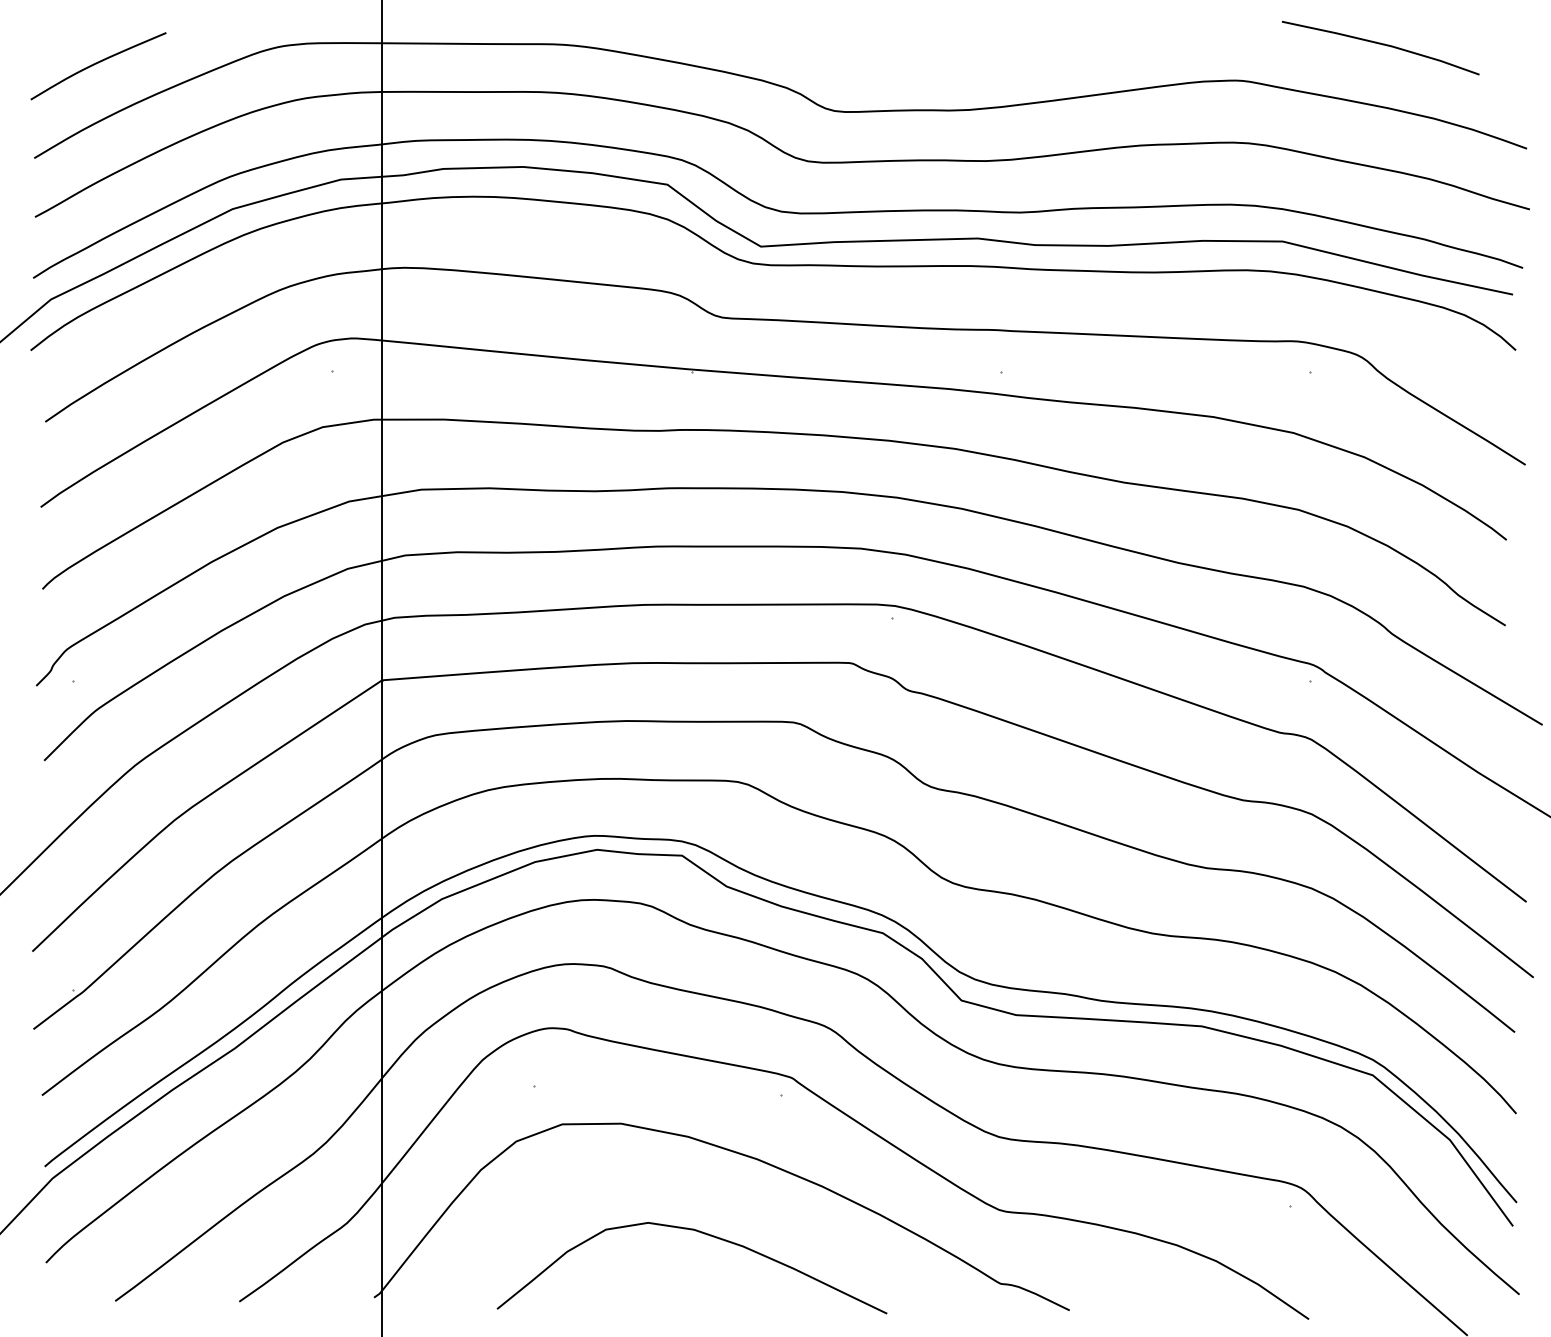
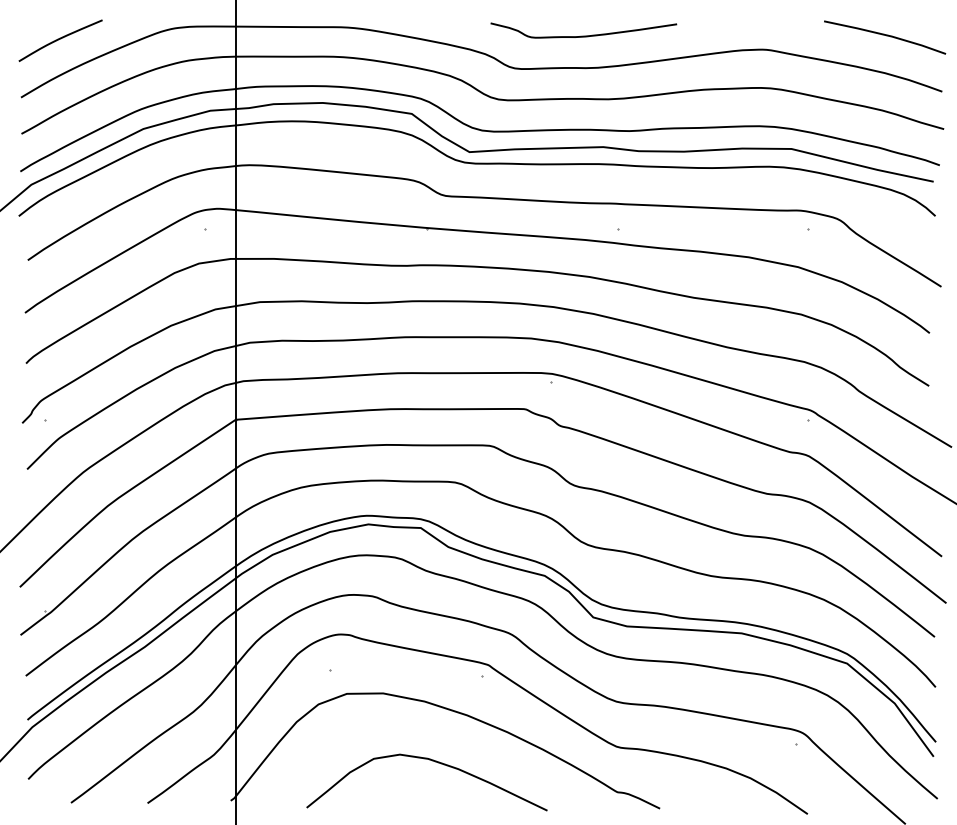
line: (1383, 46) -> (886, 36), moved
curve: (945, 57) -> (583, 35), added

